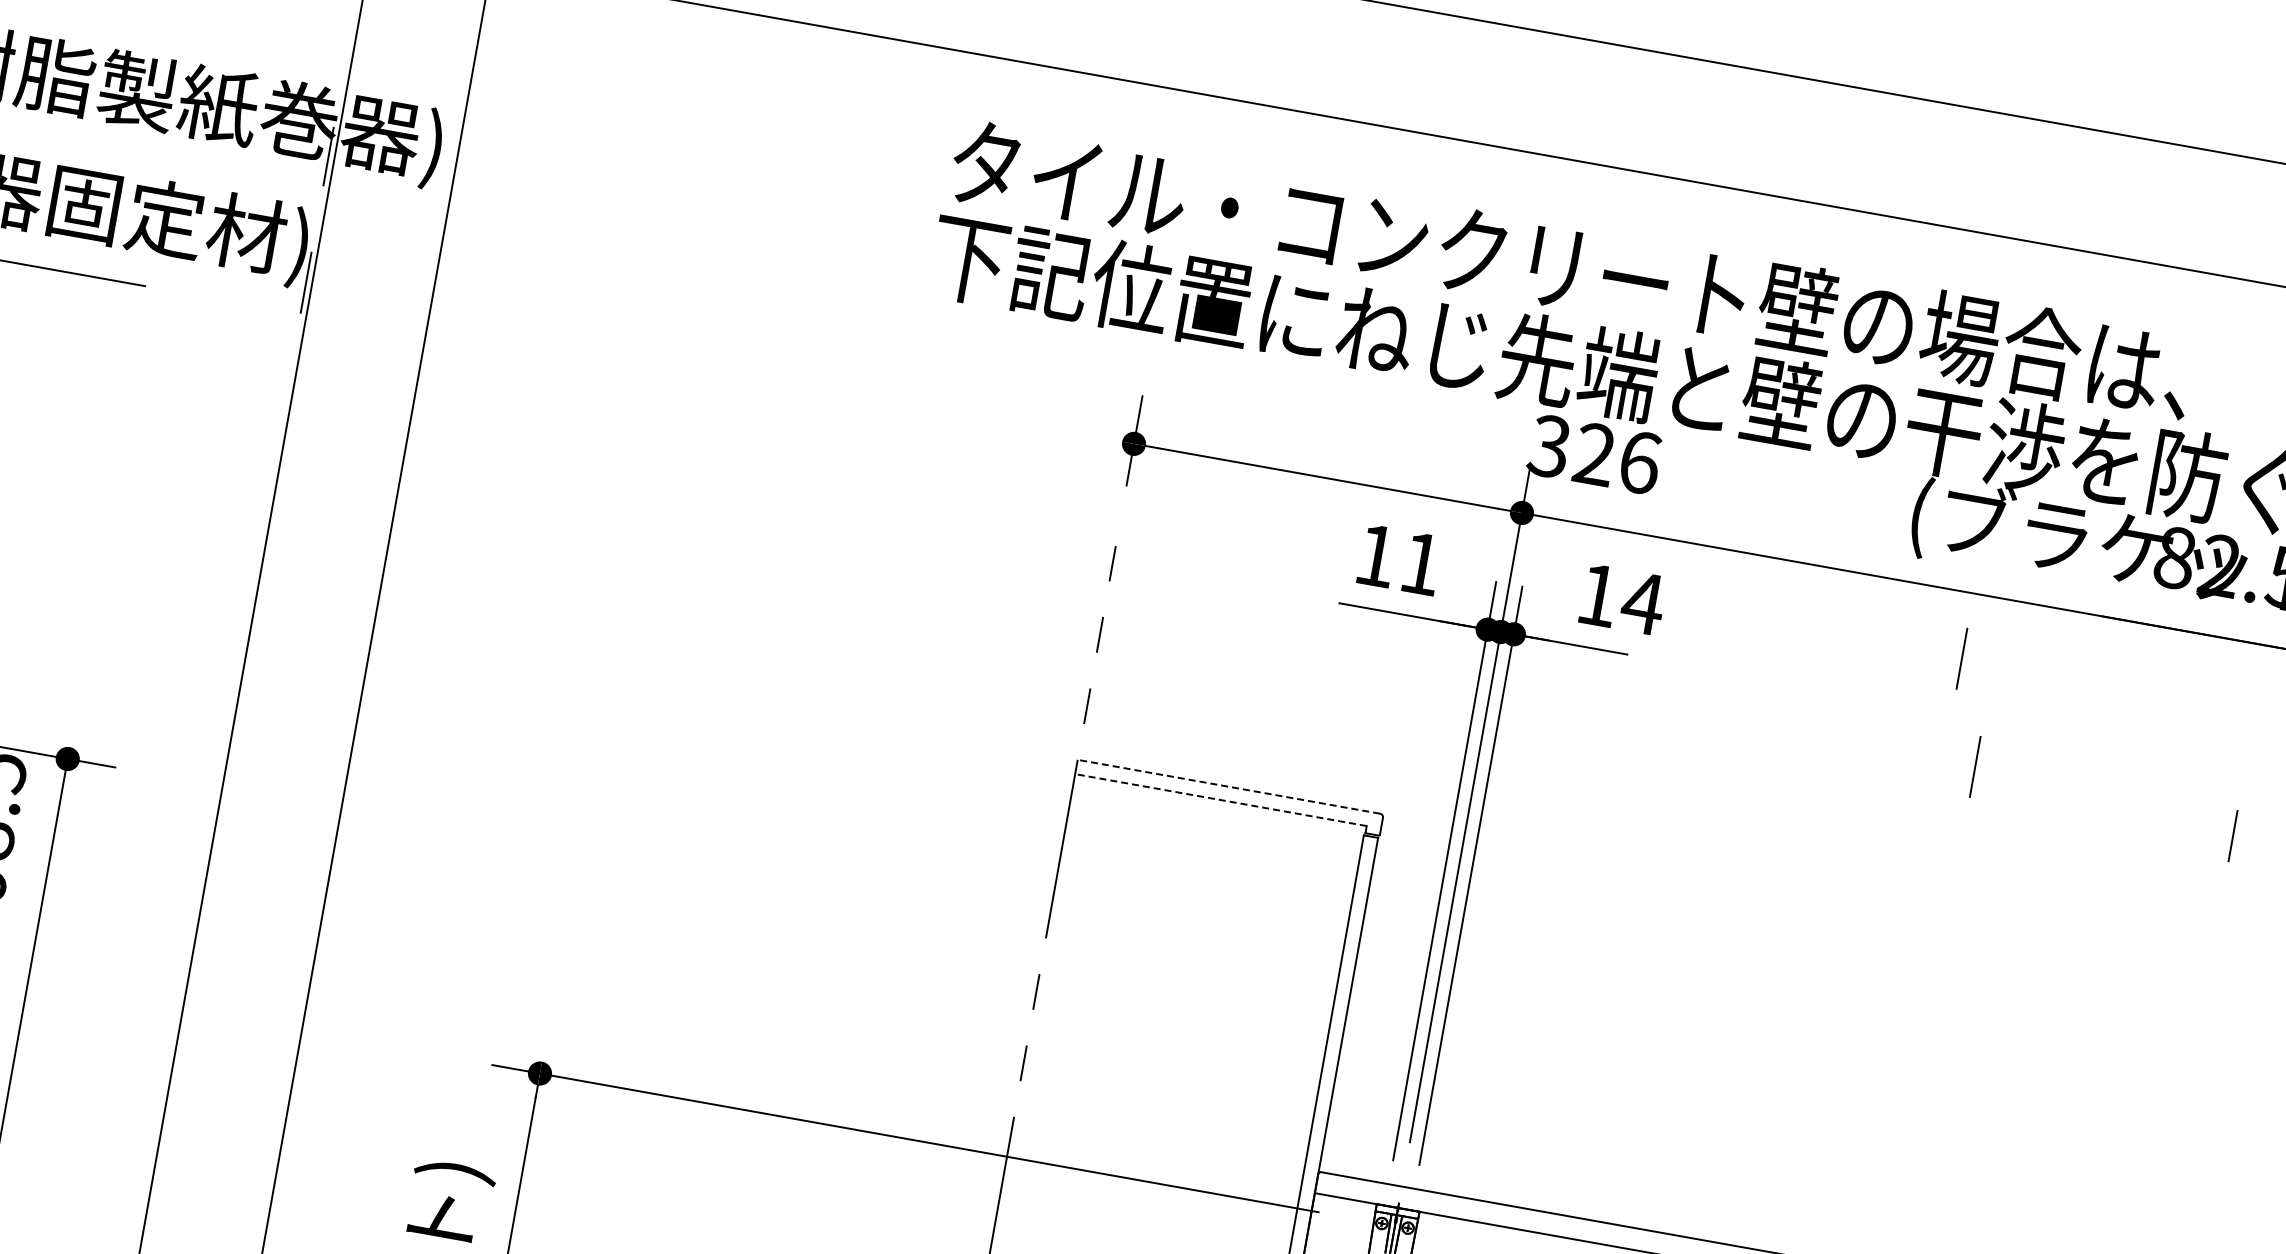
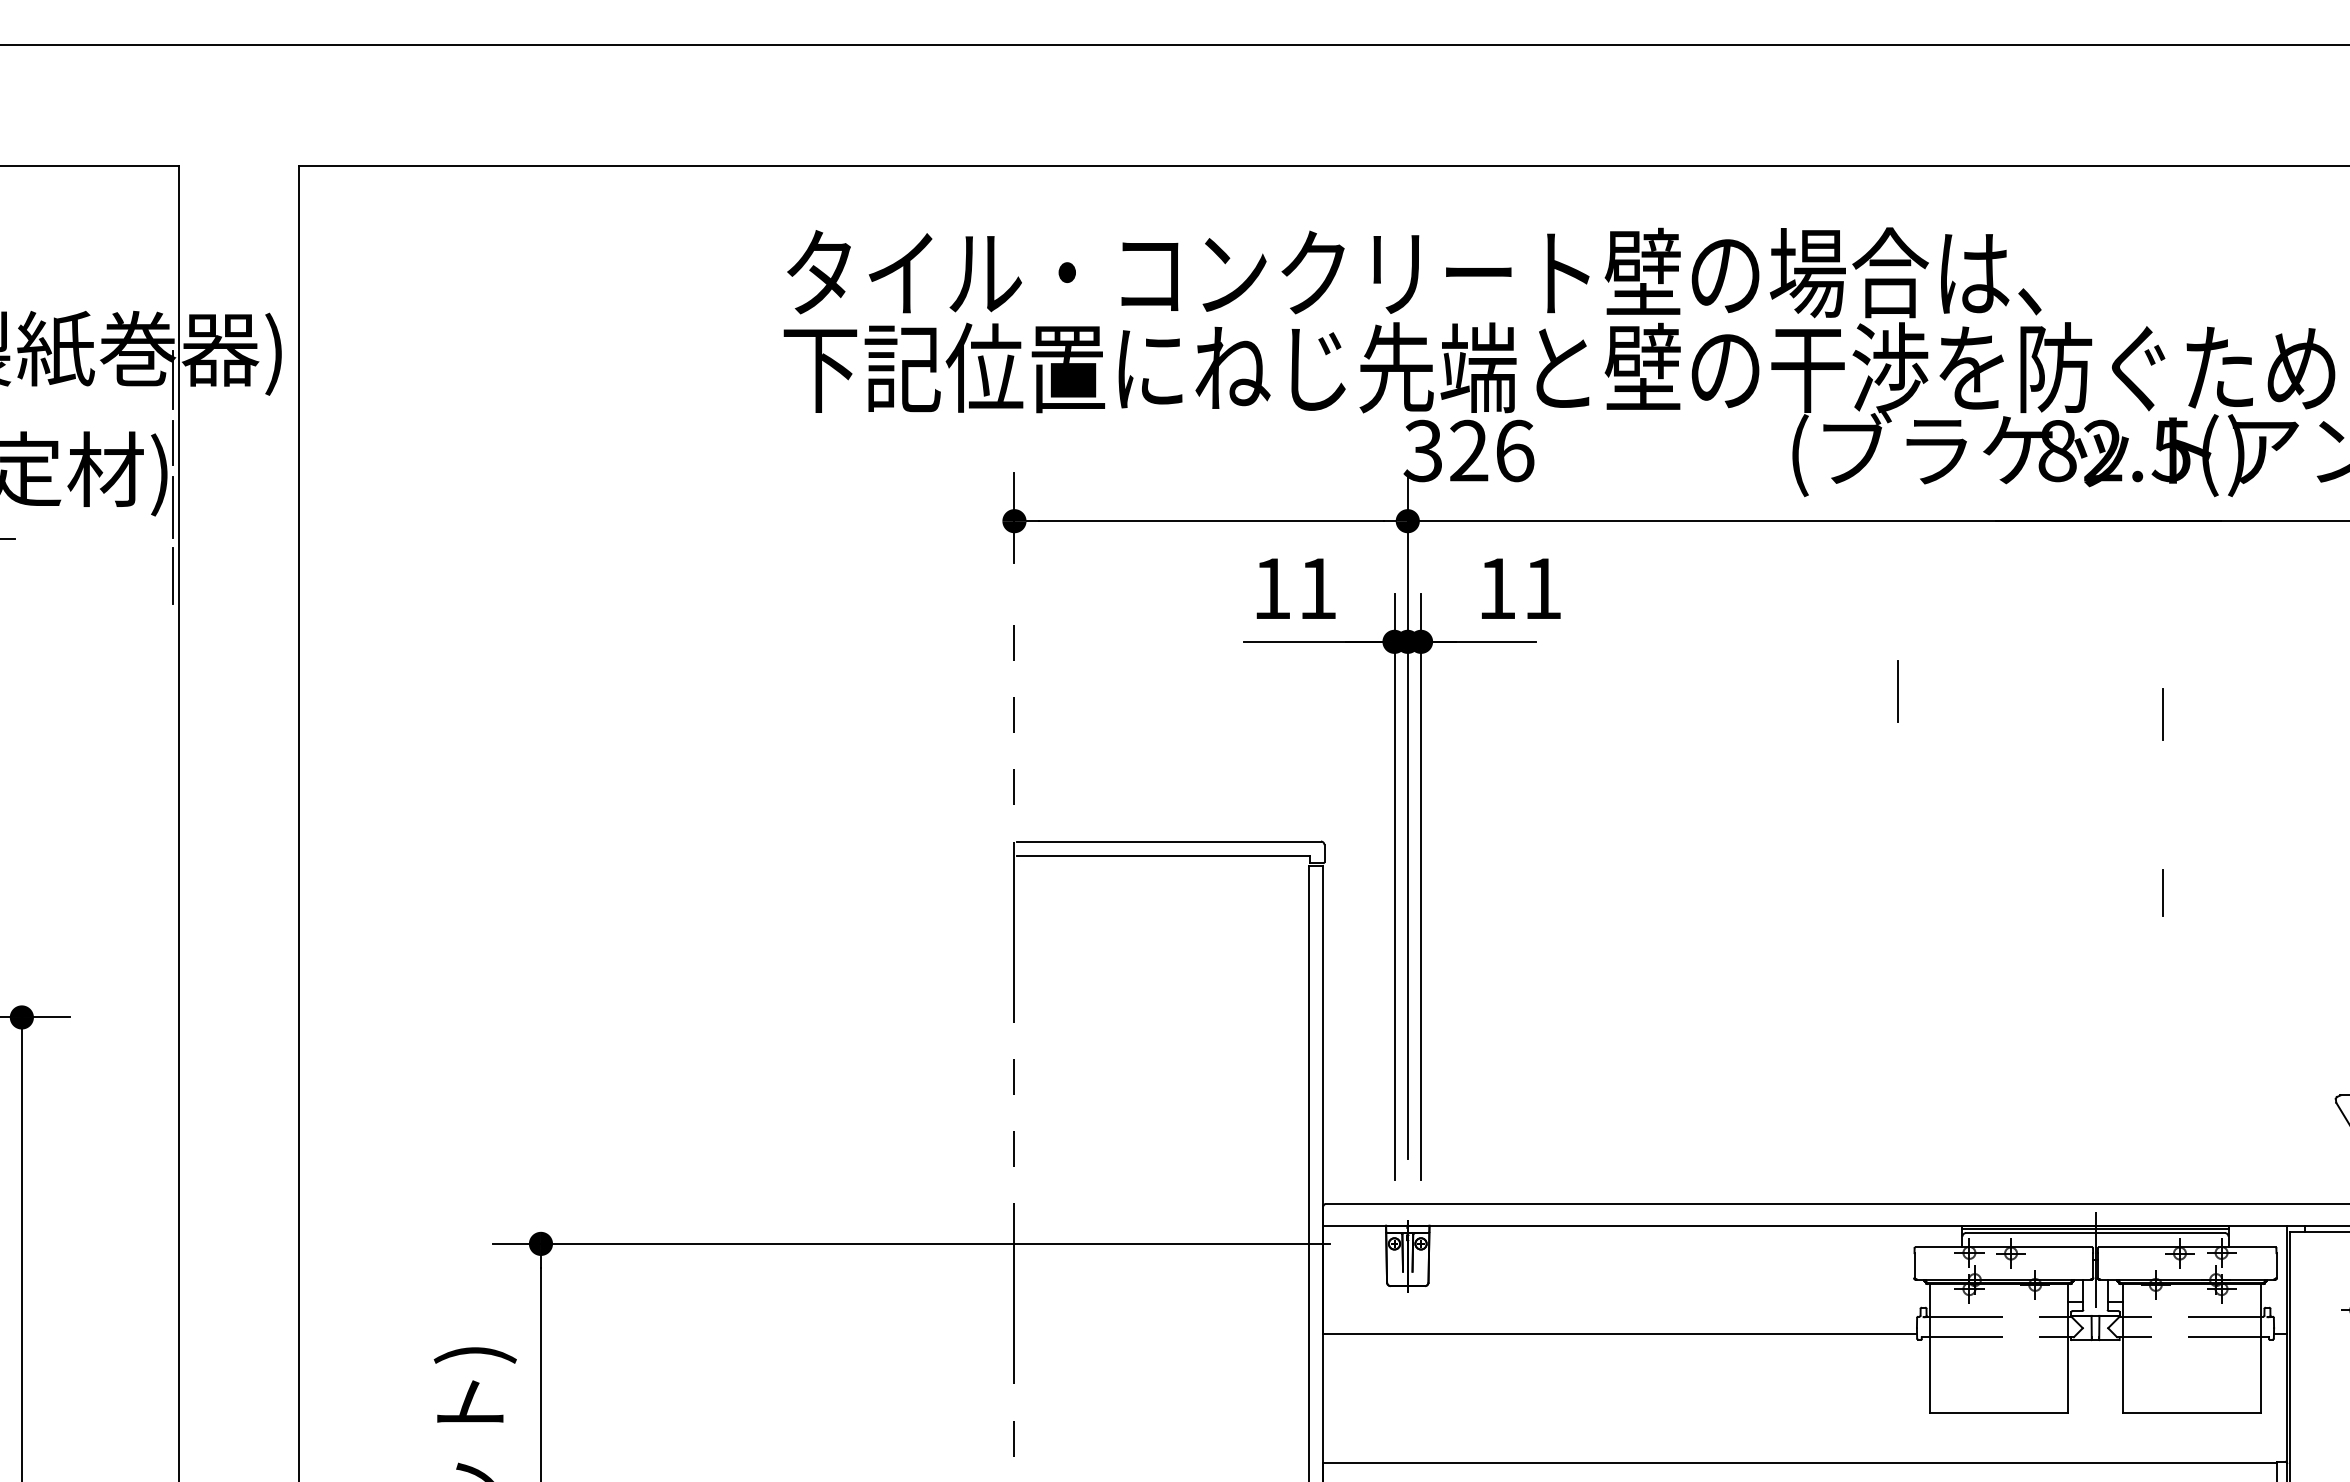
line: (317, 218) -> (172, 442), added
line: (293, 349) -> (172, 575), added
text: (1643, 603) -> (1542, 588), 14 -> 11
line: (1961, 658) -> (1865, 587), removed
line: (1229, 786) -> (1168, 841), dashed -> solid
line: (1222, 800) -> (1163, 856), dashed -> solid
line: (2202, 1012) -> (2163, 892), added

